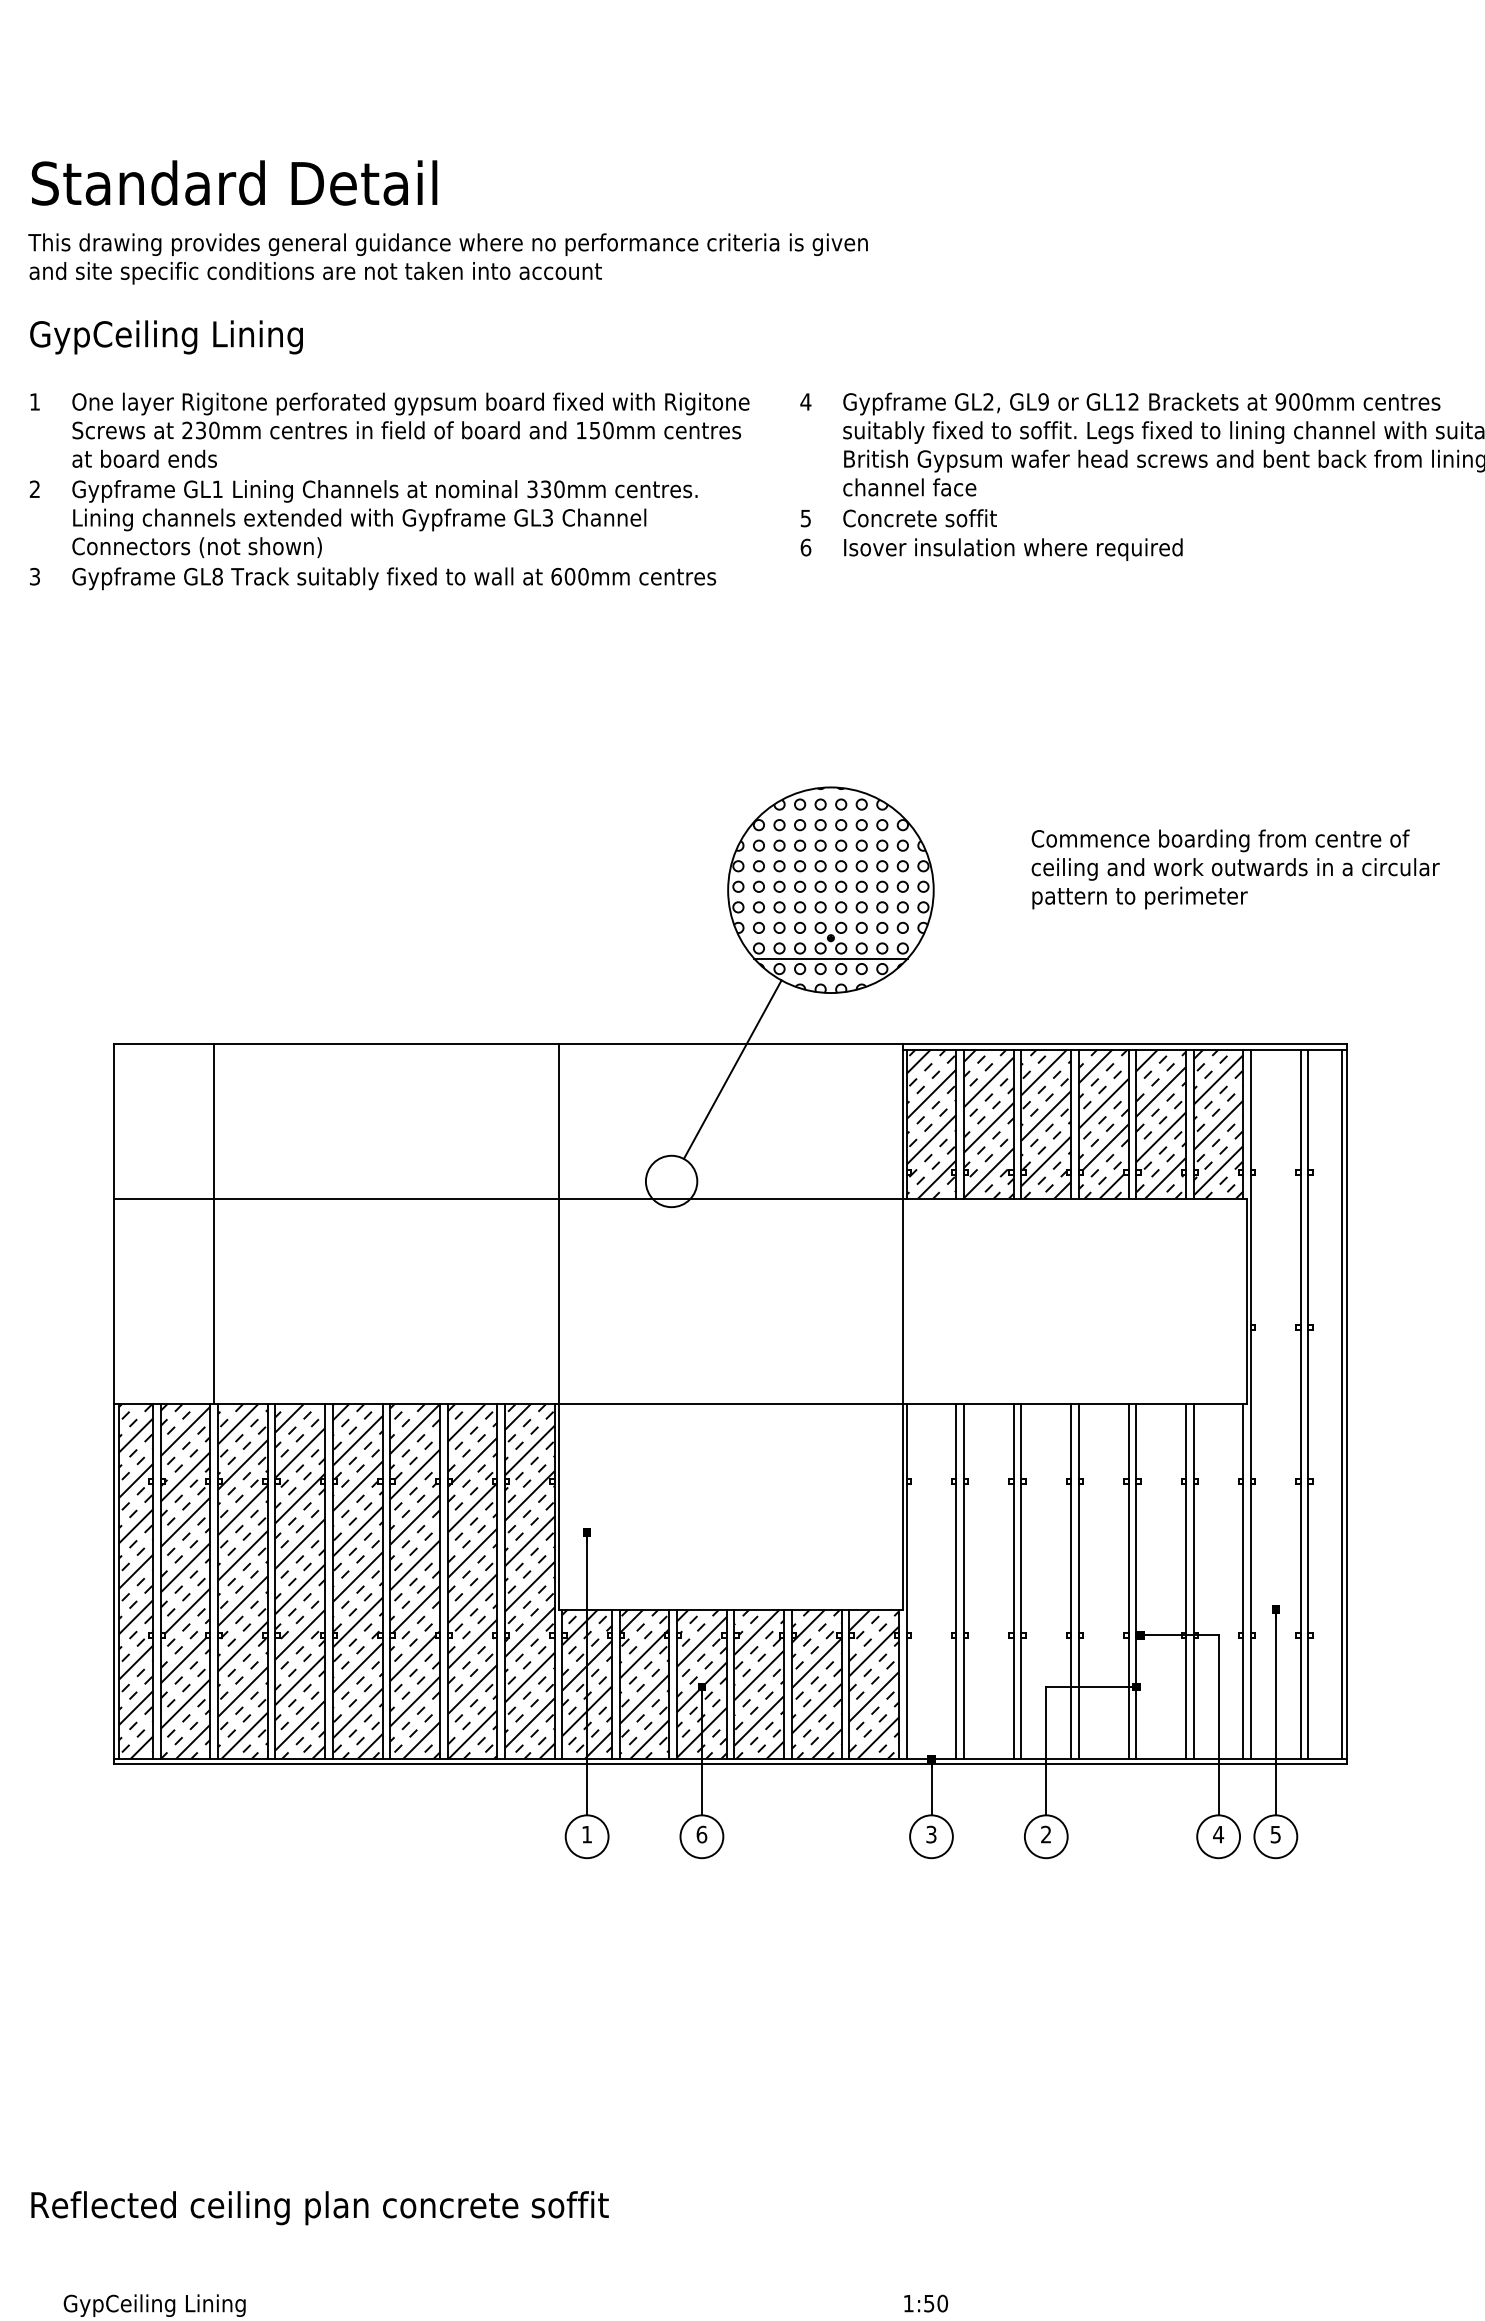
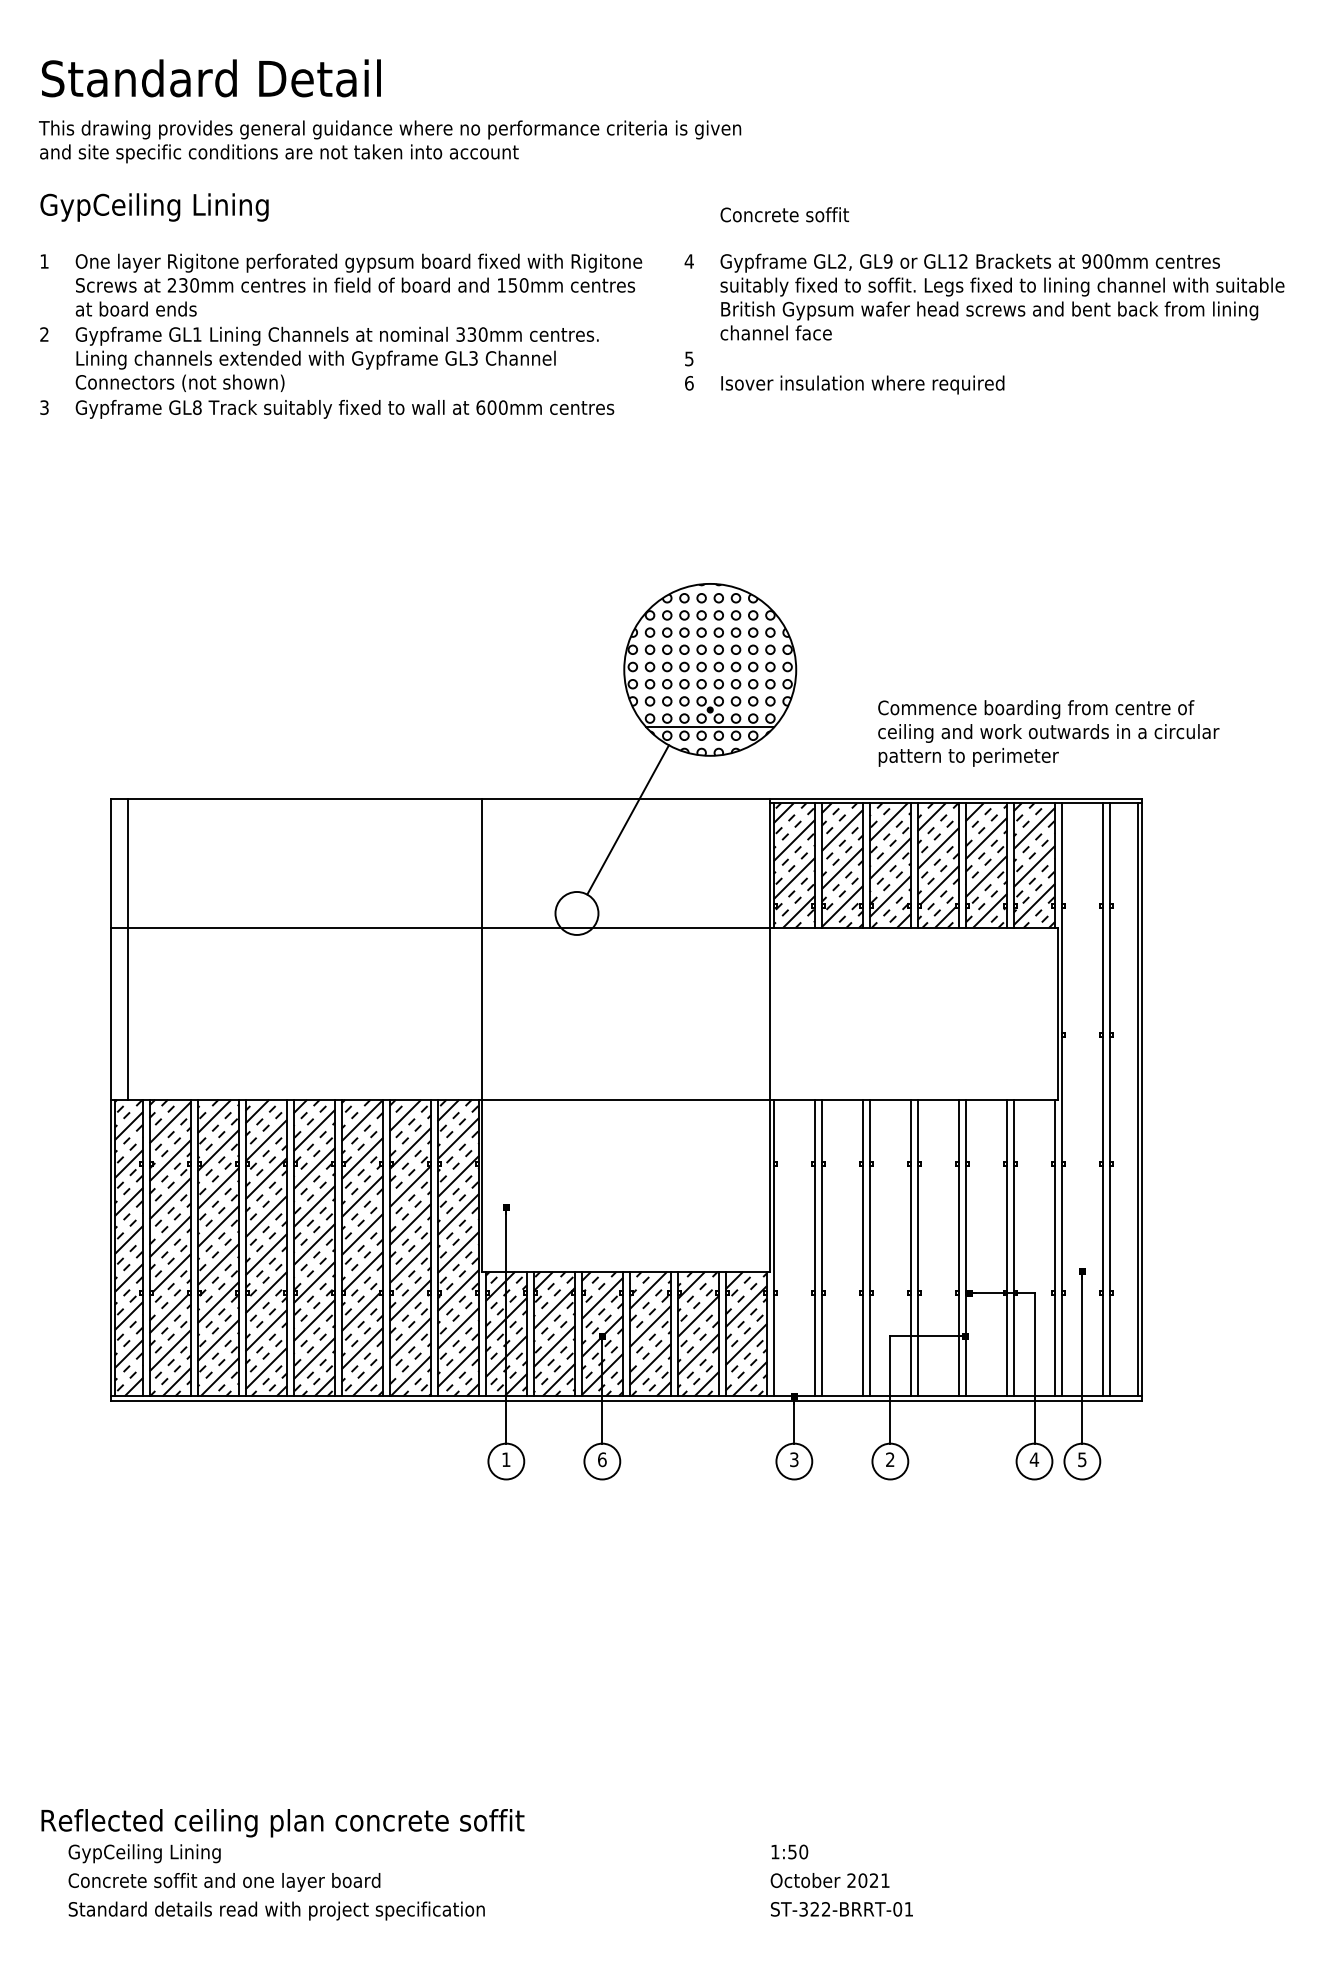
text: (919, 517) -> (784, 214), moved
text: (1235, 869) -> (1048, 733), moved
line: (214, 1223) -> (128, 948), moved
text: (319, 2208) -> (282, 1823), moved

